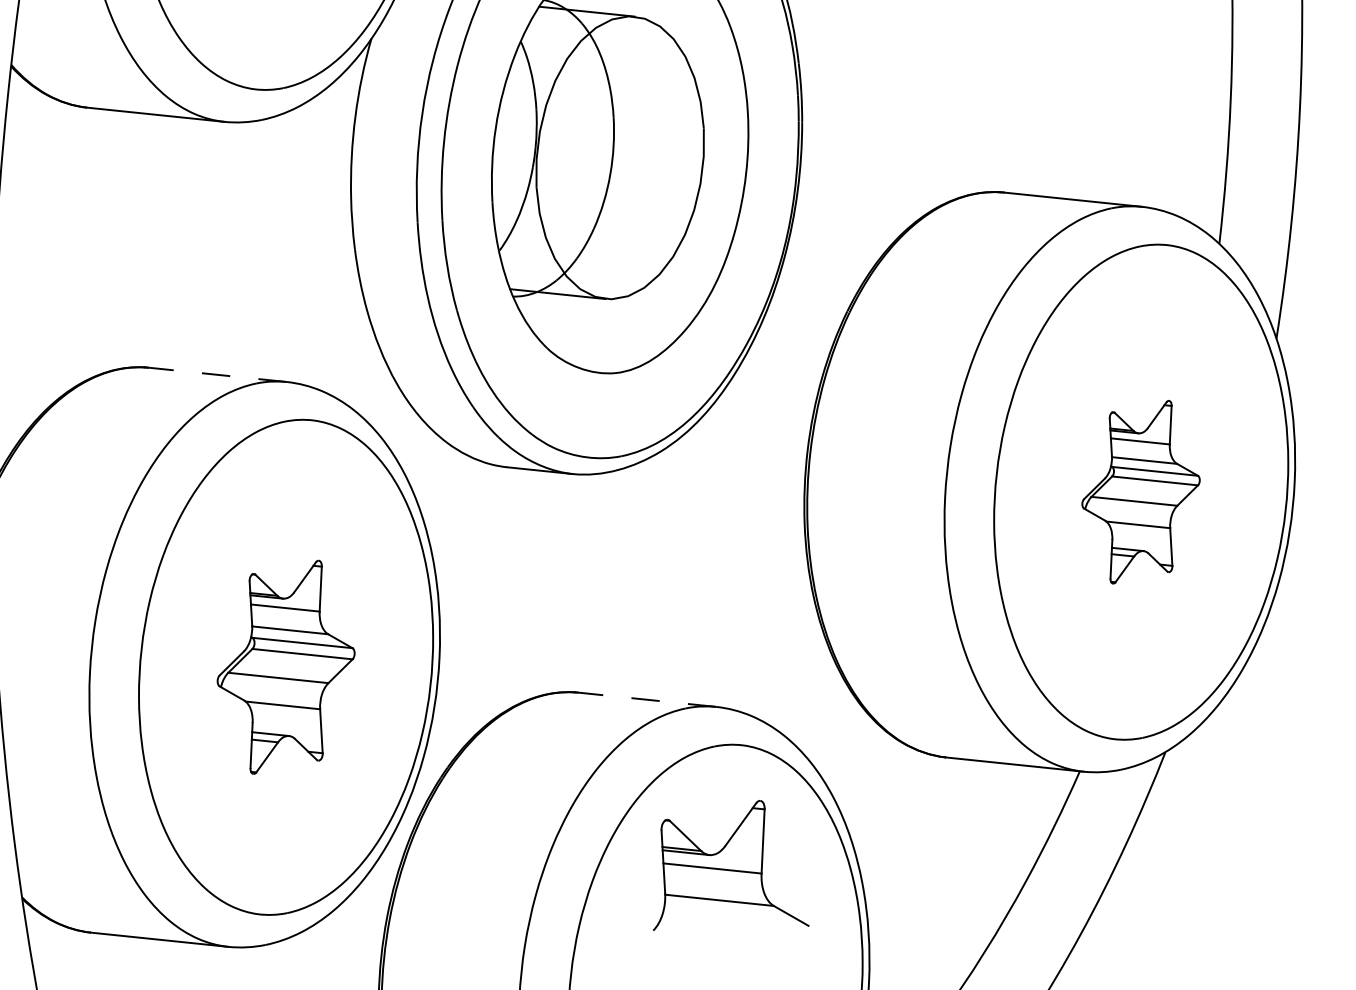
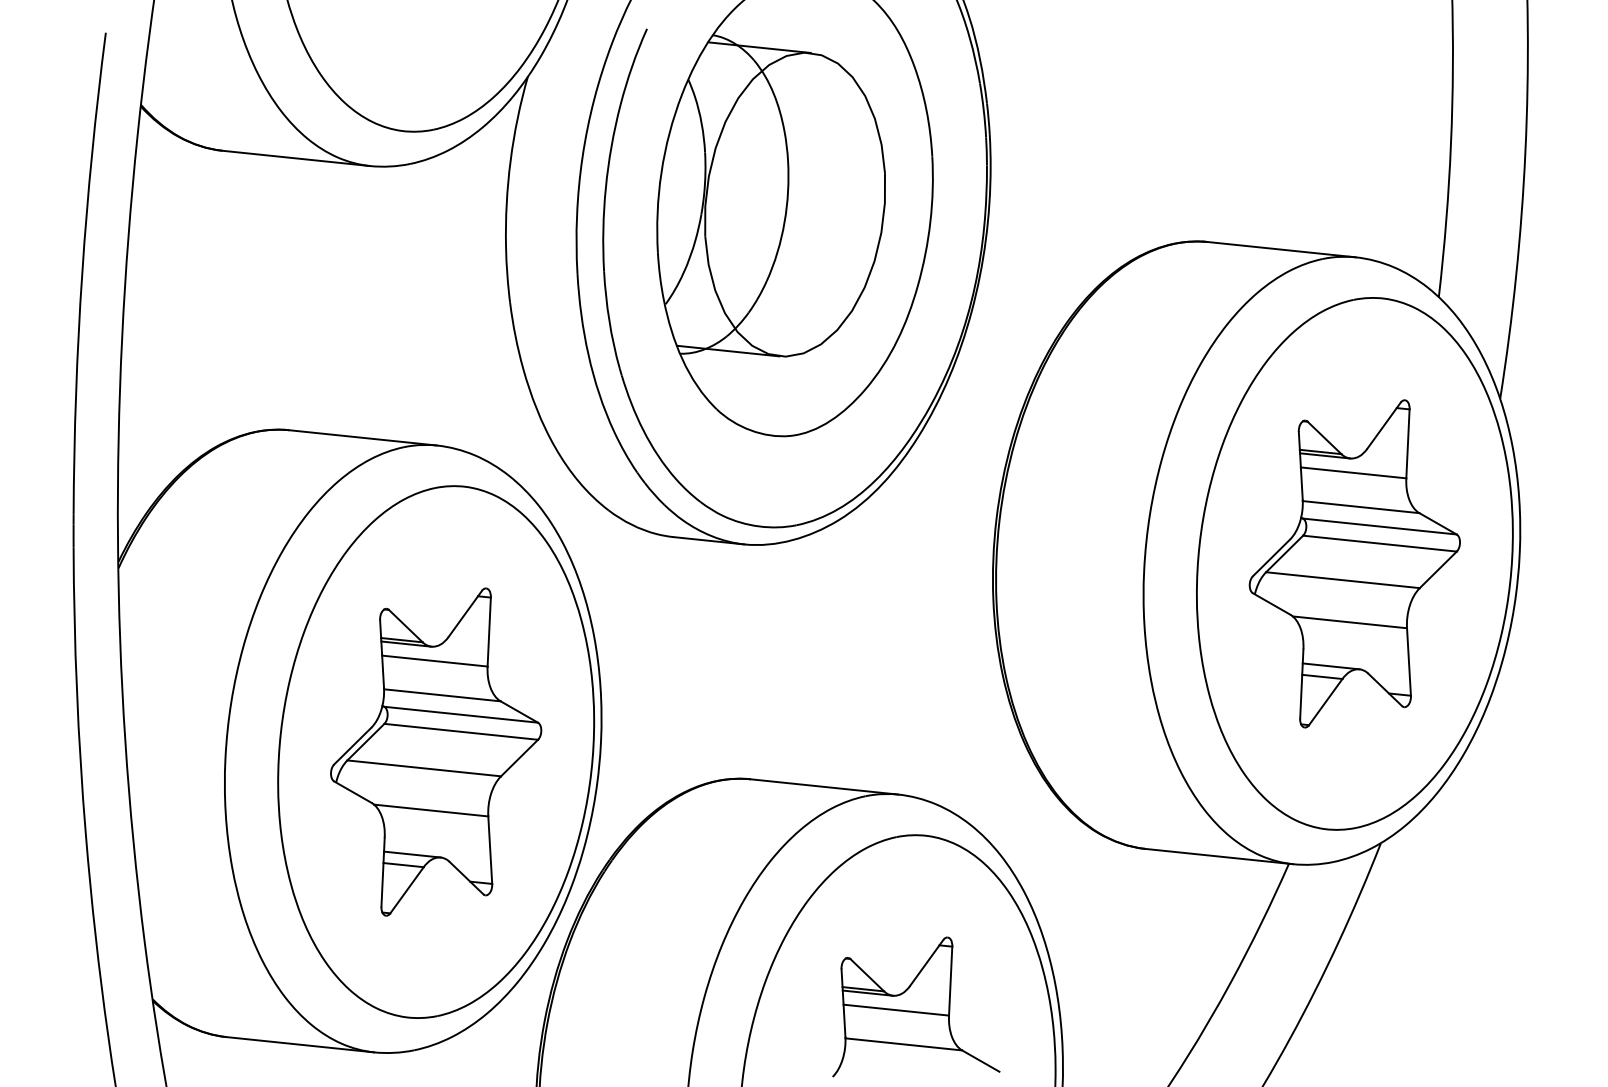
line: (217, 374) -> (362, 437), dashed -> solid
part: (1140, 491) -> (1354, 563), size x1.67
part: (286, 666) -> (436, 751), size x1.43
line: (647, 699) -> (824, 786), dashed -> solid
part: (731, 865) -> (916, 1006), moved

